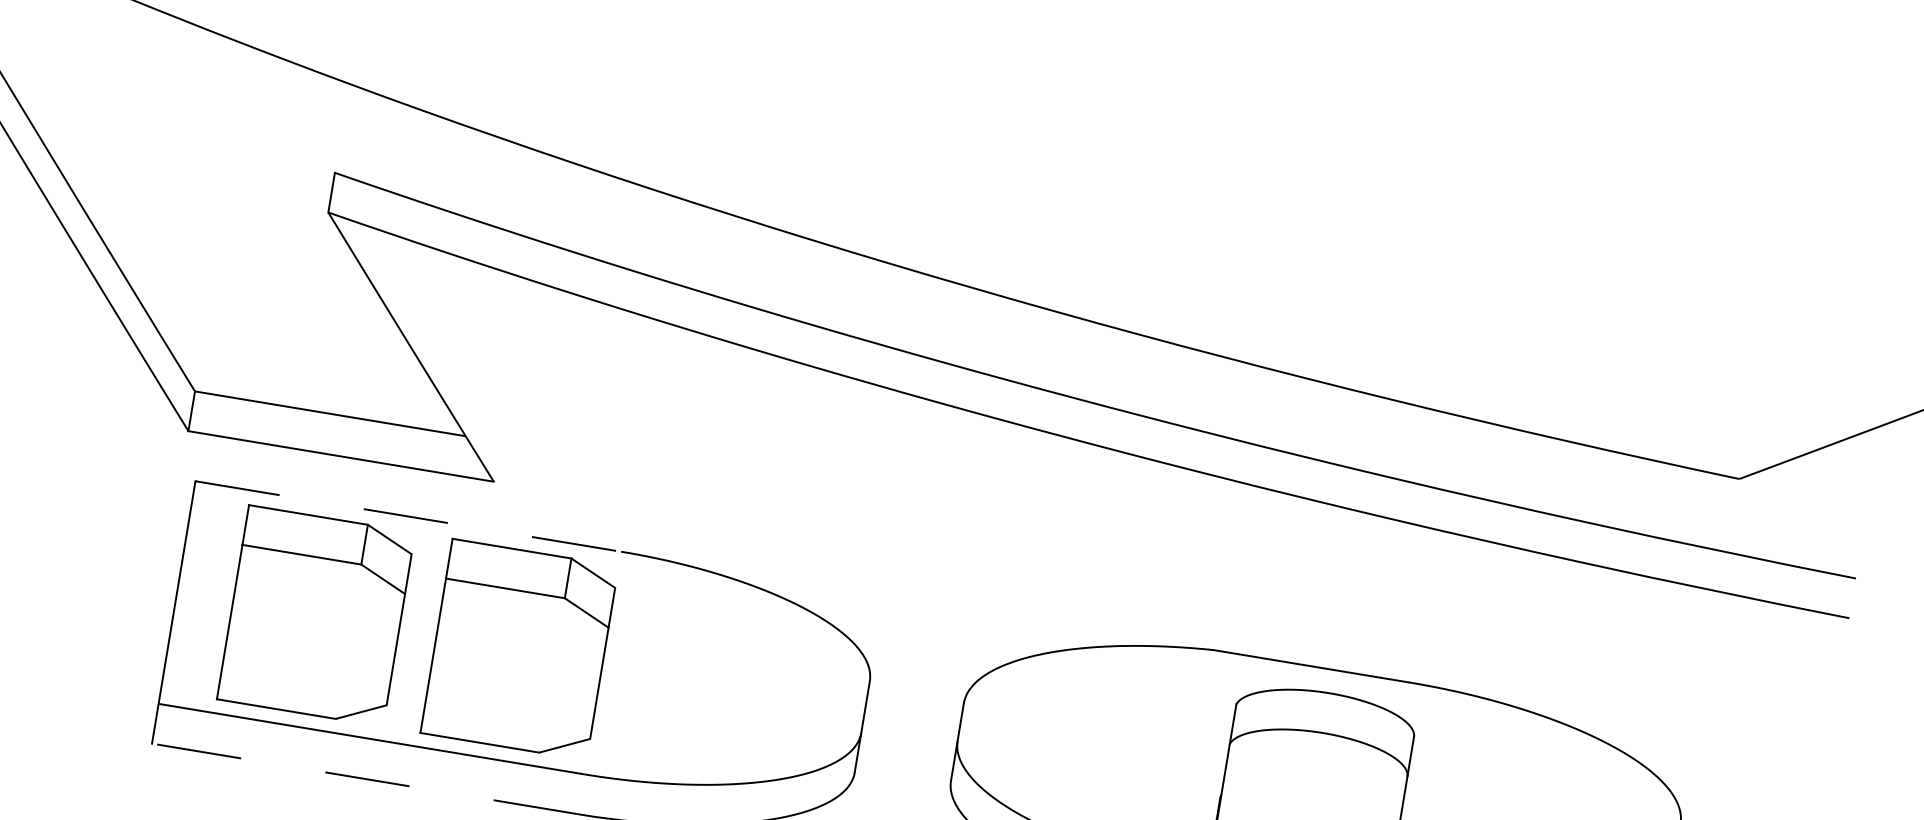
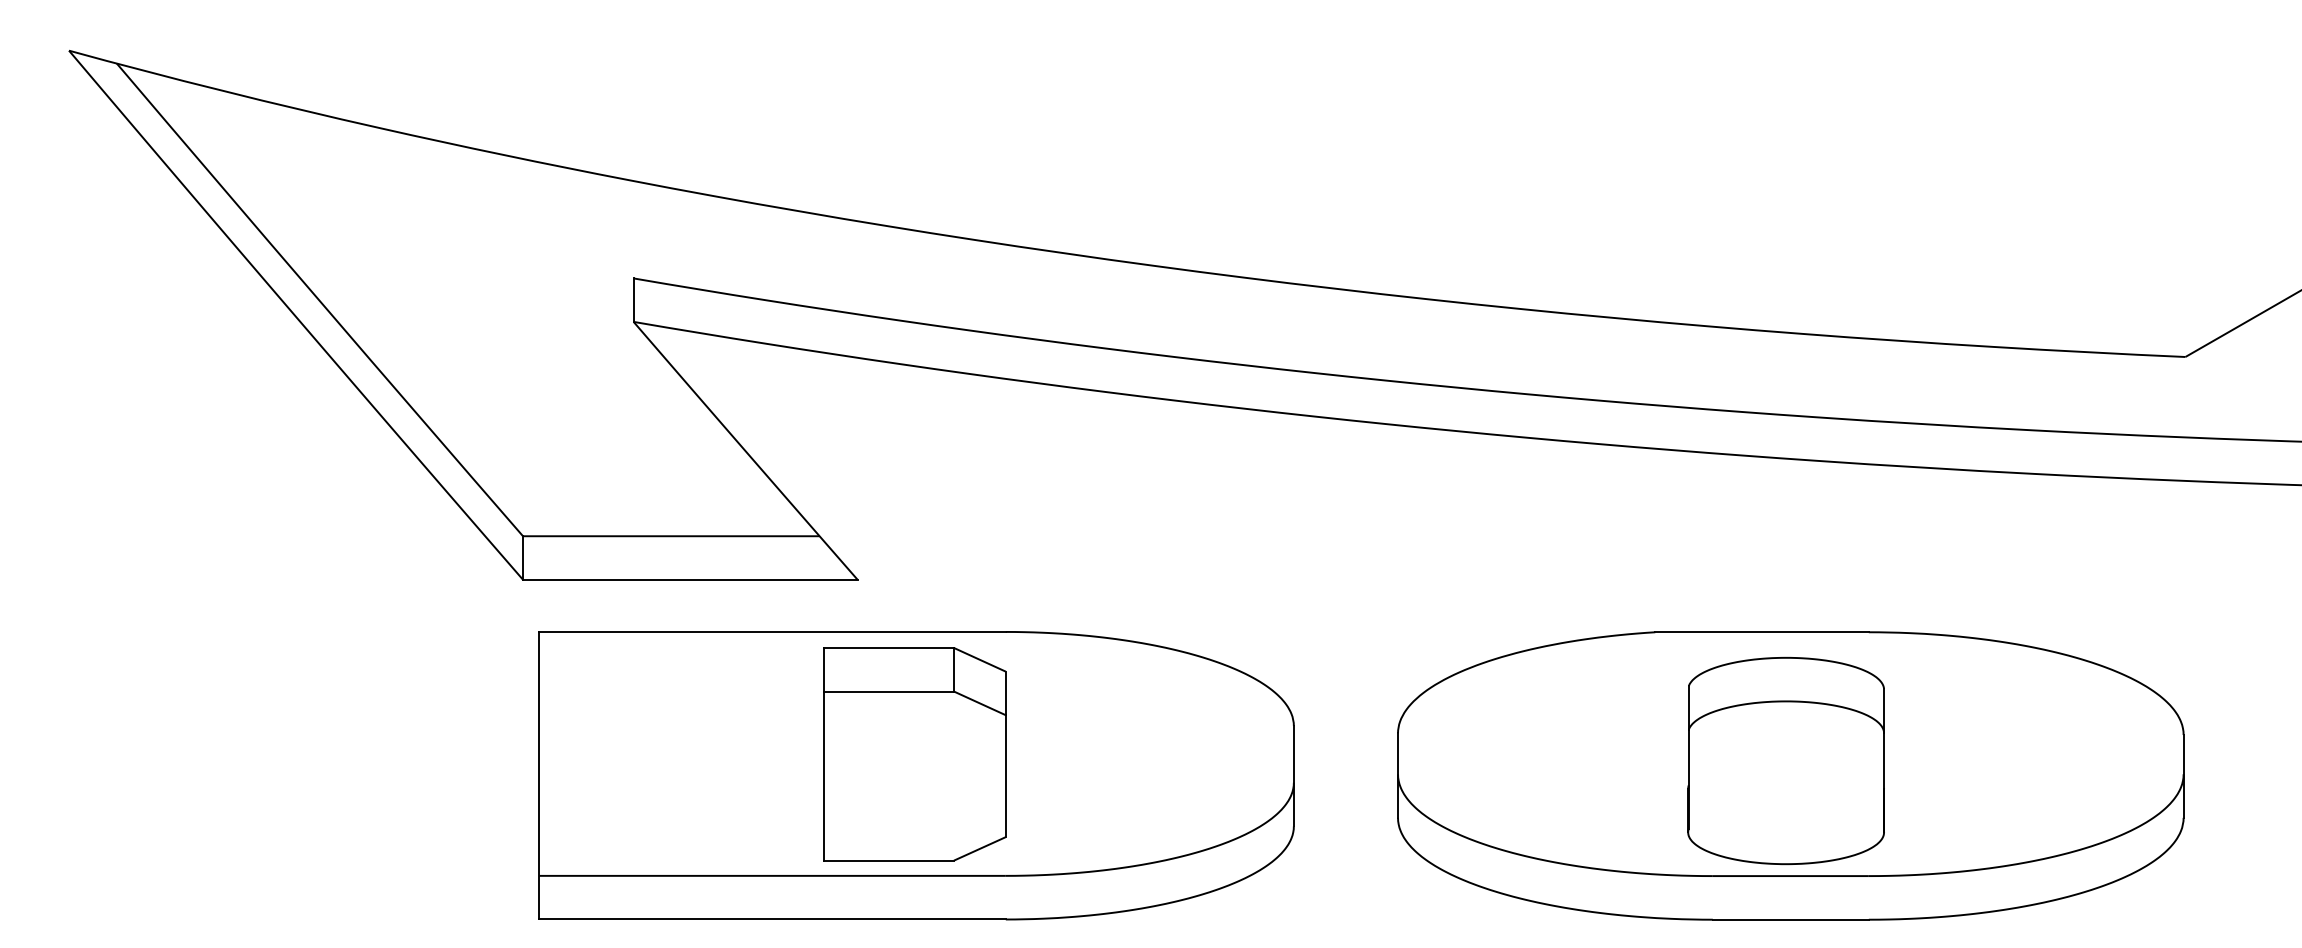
line: (409, 516) -> (773, 631), dashed -> solid
part: (315, 616) -> (691, 754), removed
line: (364, 778) -> (772, 919), dashed -> solid

